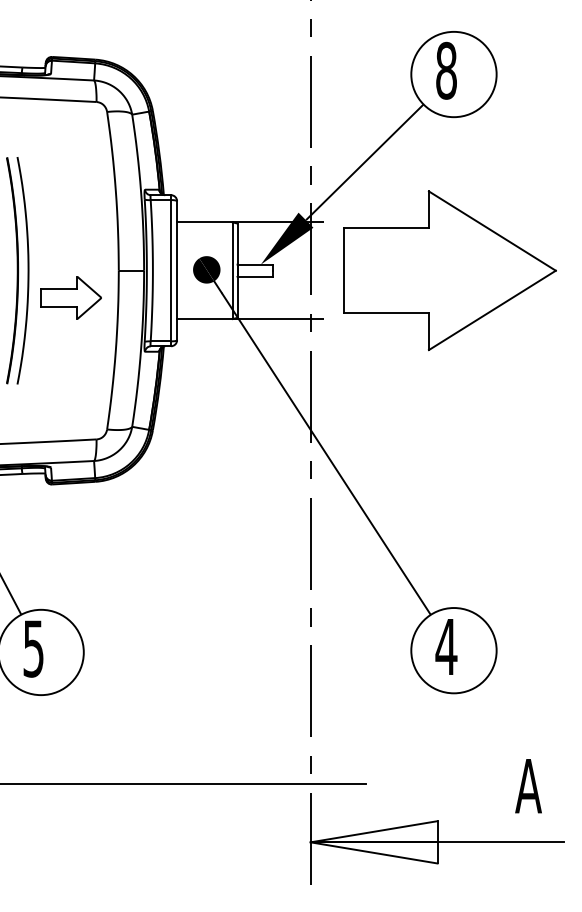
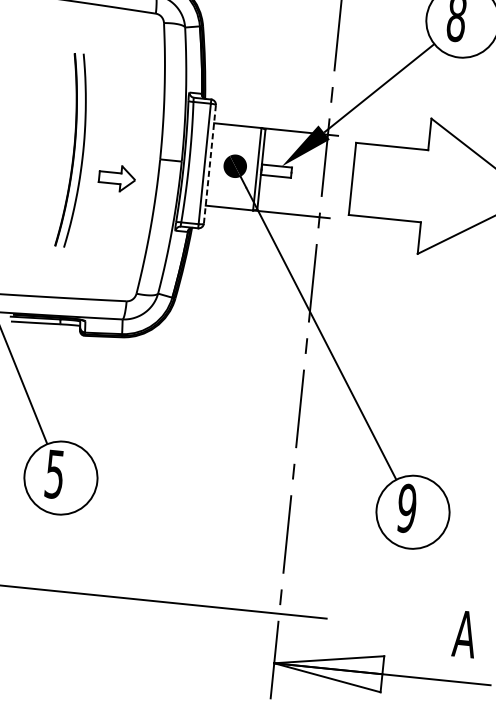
line: (177, 271) -> (210, 165), solid -> dashed
part: (70, 297) -> (116, 178), size x0.7
text: (446, 646) -> (407, 508), 4 -> 9

